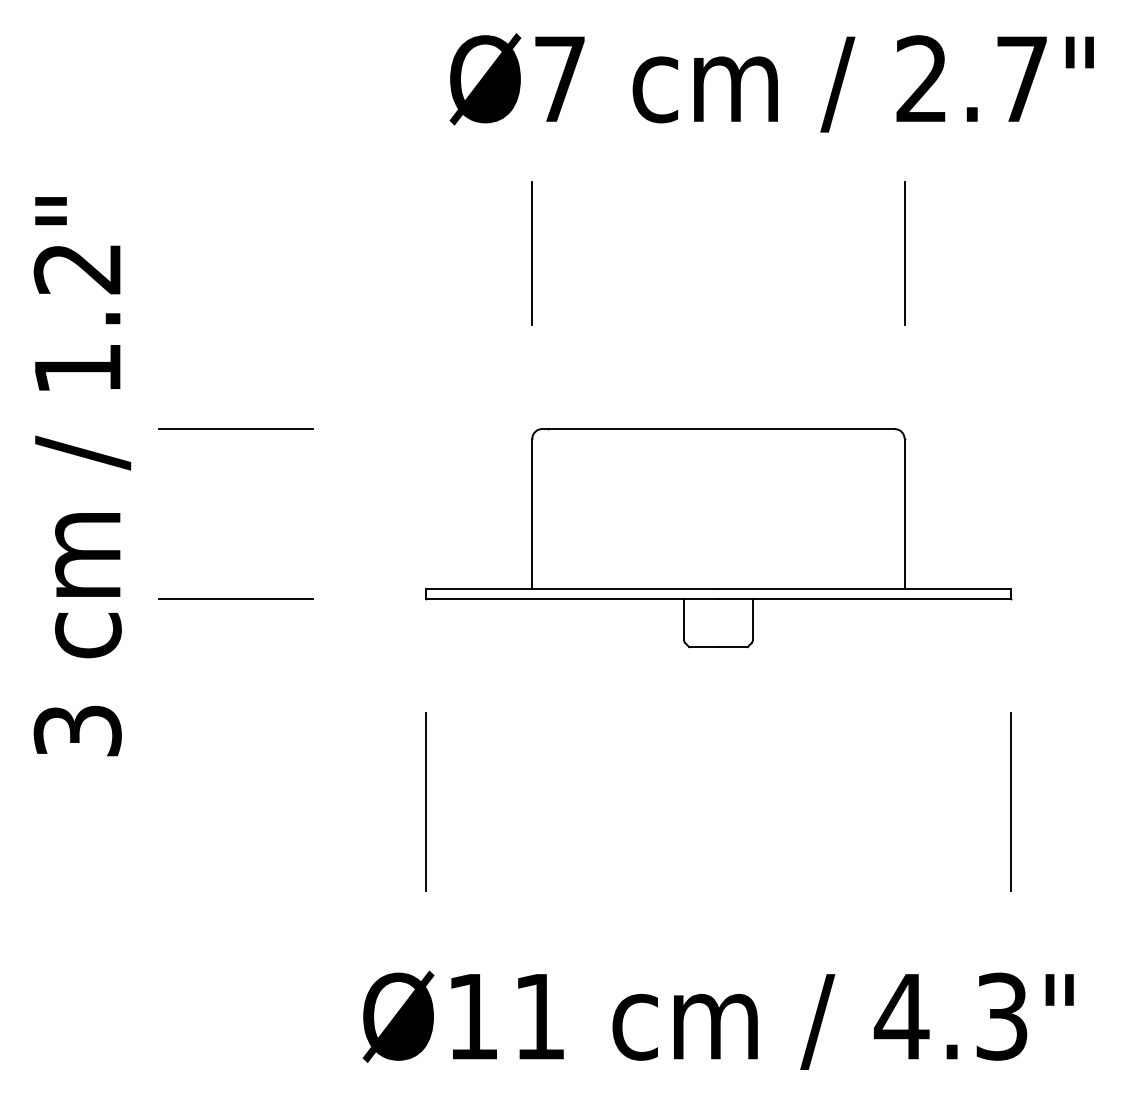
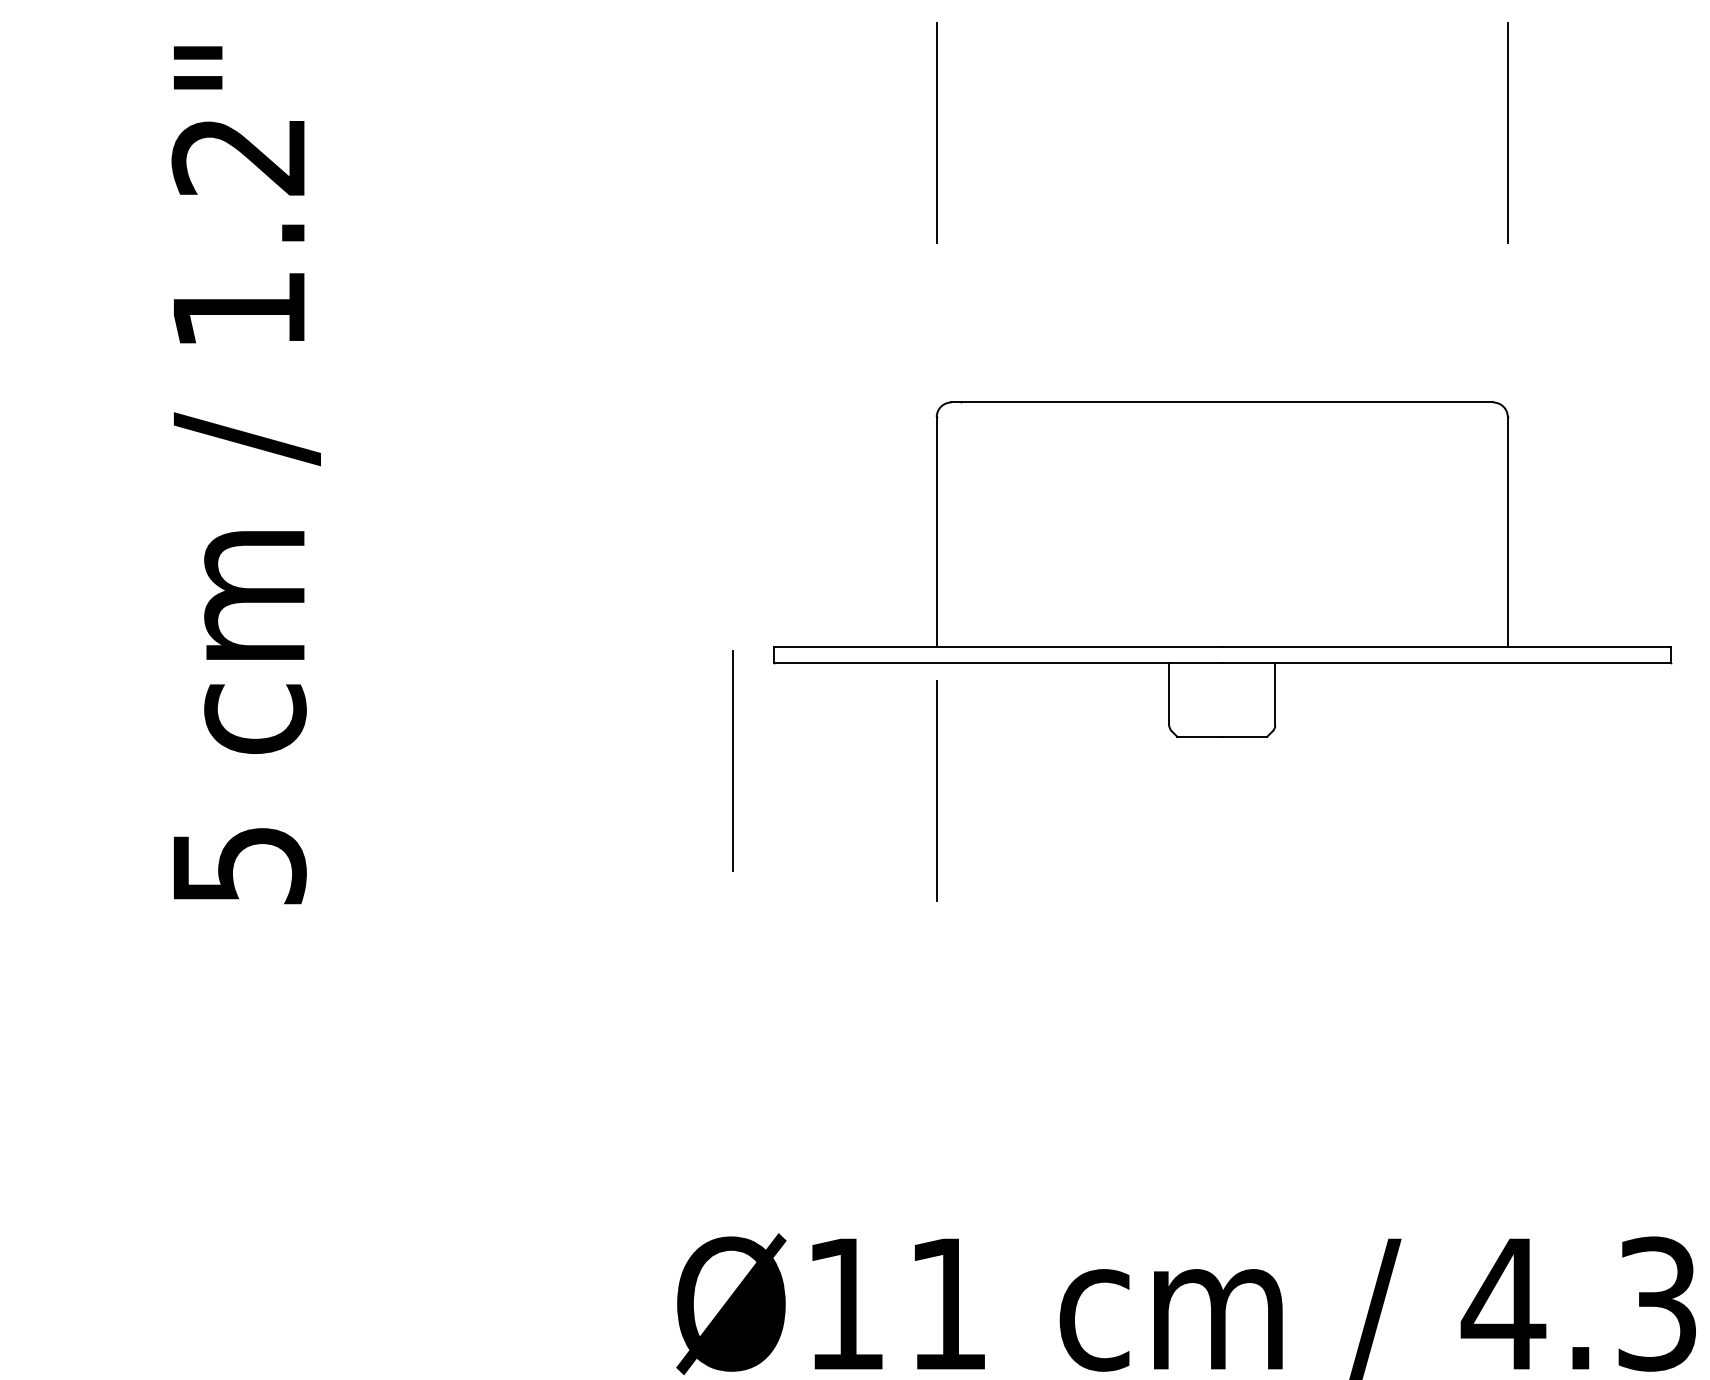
line: (235, 428) -> (481, 401), removed
line: (235, 599) -> (481, 663), removed
line: (399, 662) -> (732, 760), added
line: (531, 682) -> (935, 791), added
text: (77, 730) -> (238, 864), 3 -> 5
line: (426, 801) -> (774, 973), removed
line: (1010, 801) -> (1670, 973), removed

